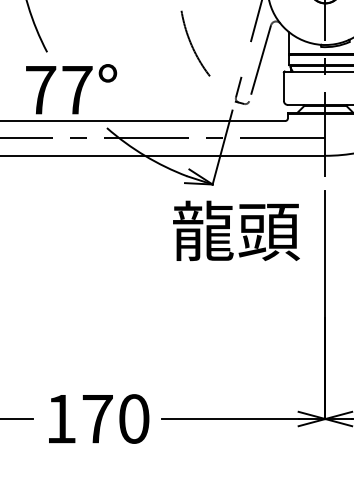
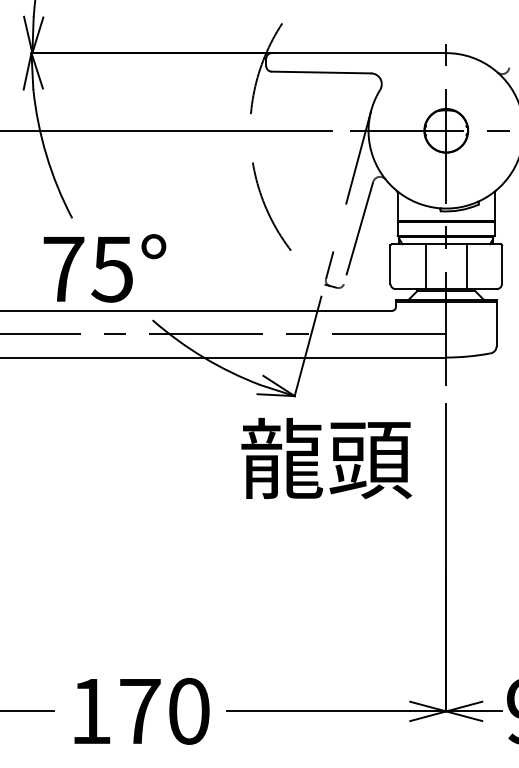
line: (309, 88) -> (425, 266), added
line: (340, 88) -> (466, 266), added
text: (77, 90) -> (112, 269), 77° -> 75°

